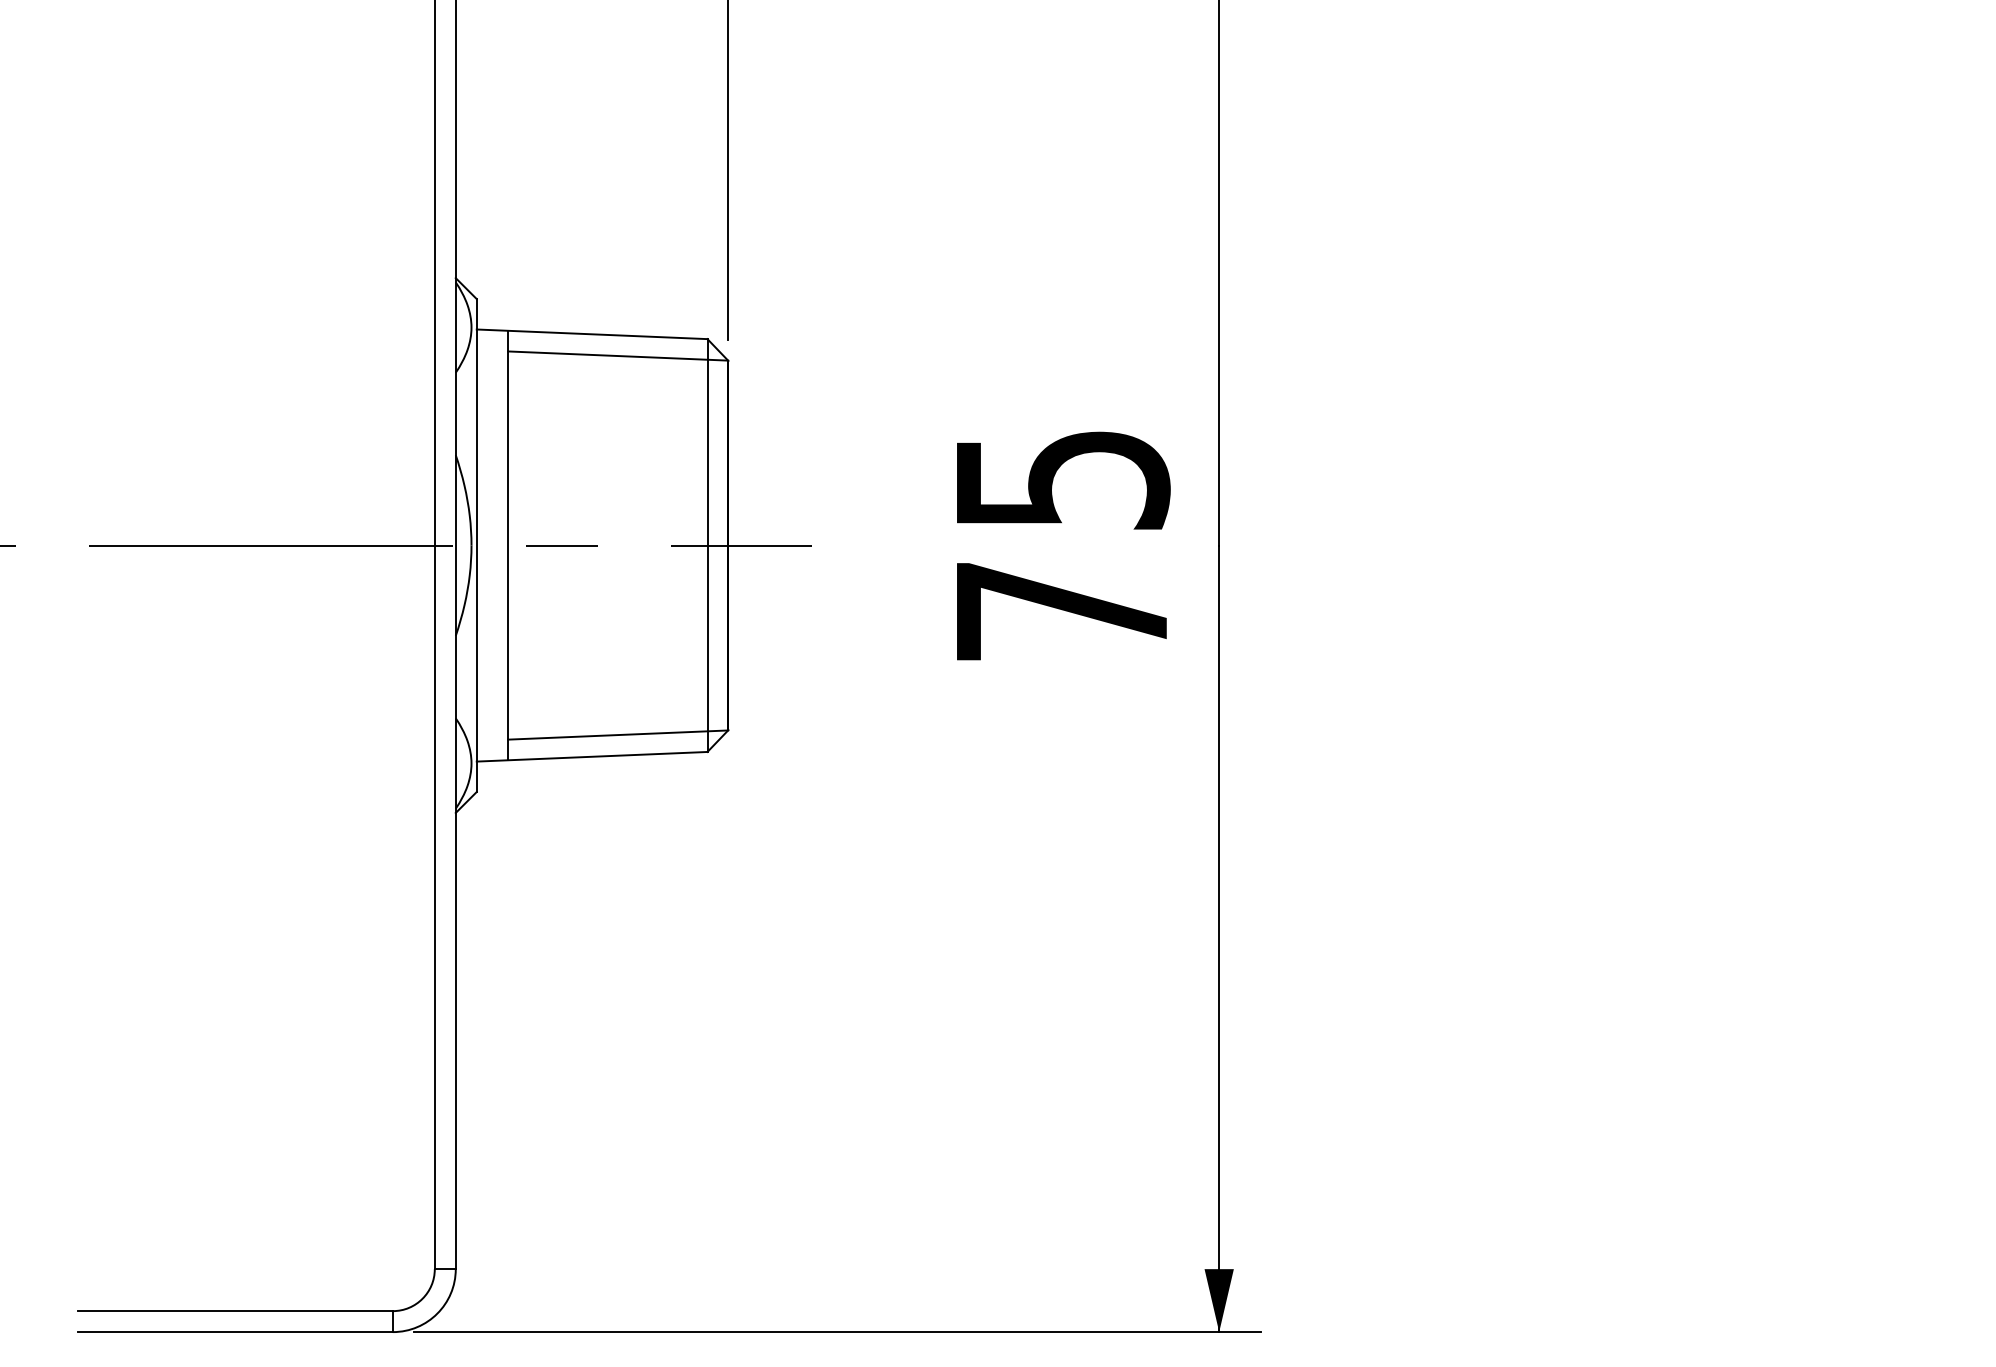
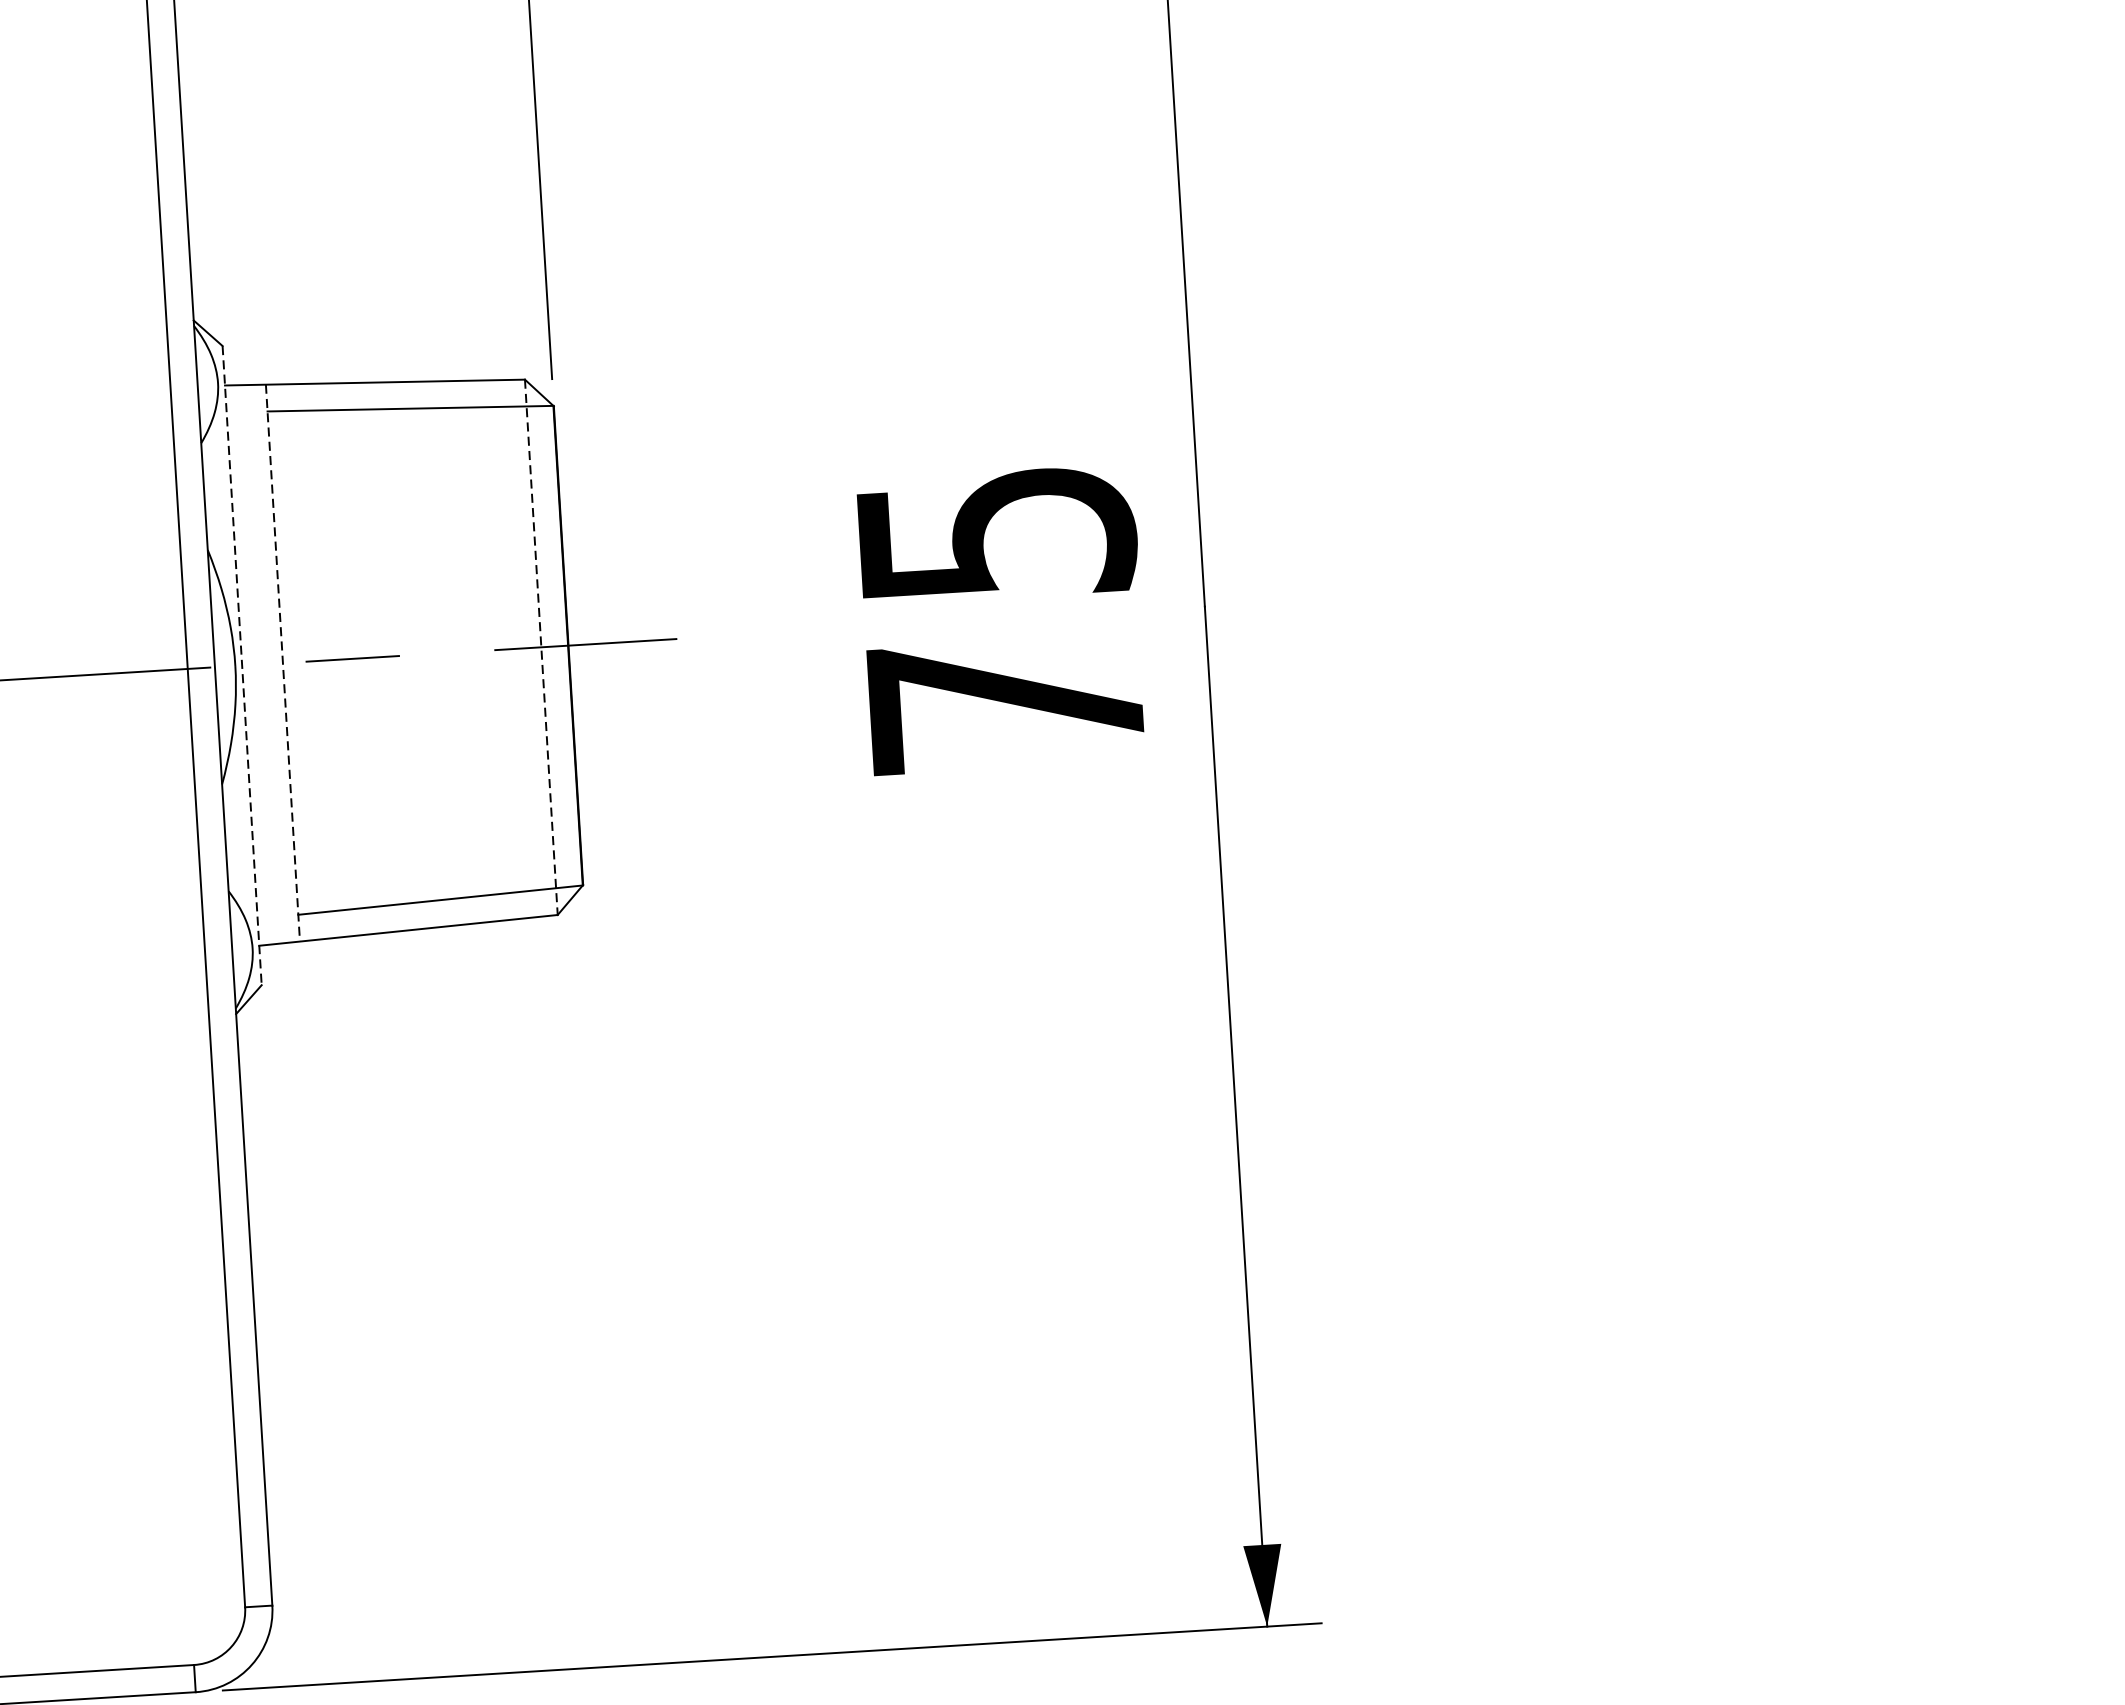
line: (508, 545) -> (283, 663), solid -> dashed
line: (476, 546) -> (241, 666), solid -> dashed
line: (707, 546) -> (541, 648), solid -> dashed

